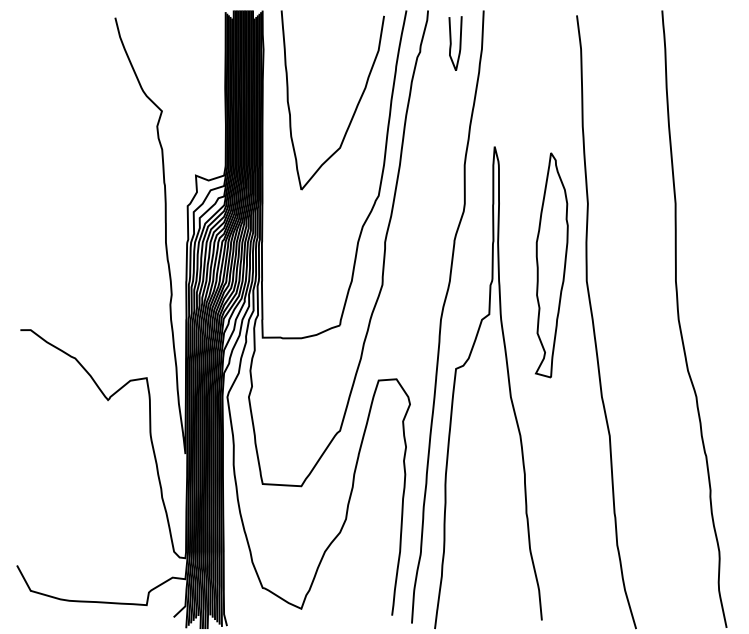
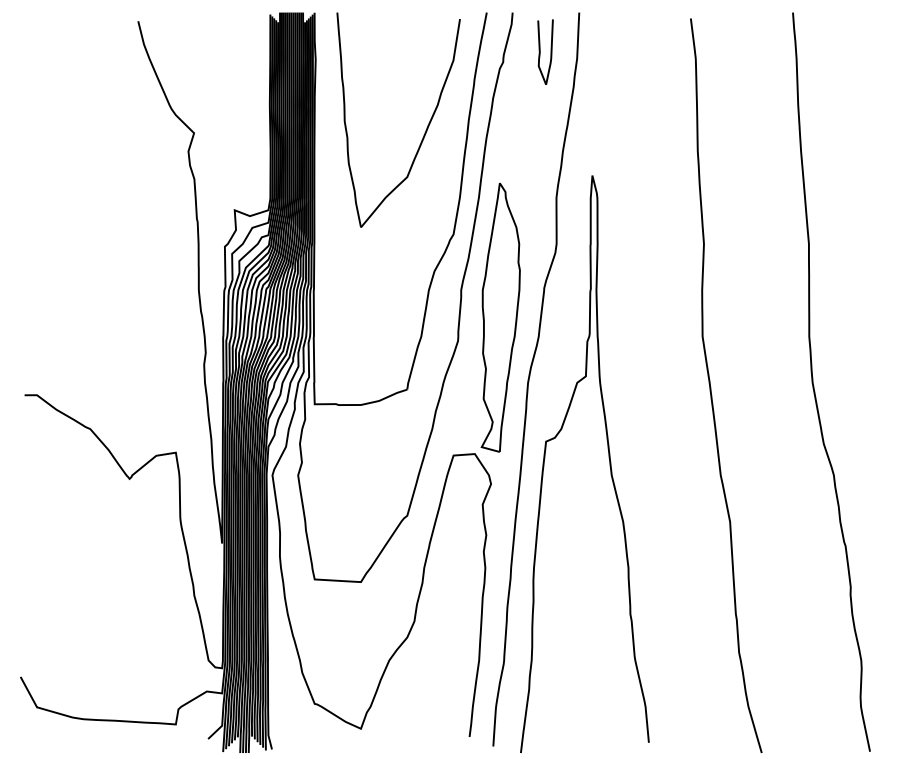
part: (551, 265) -> (500, 317), moved

